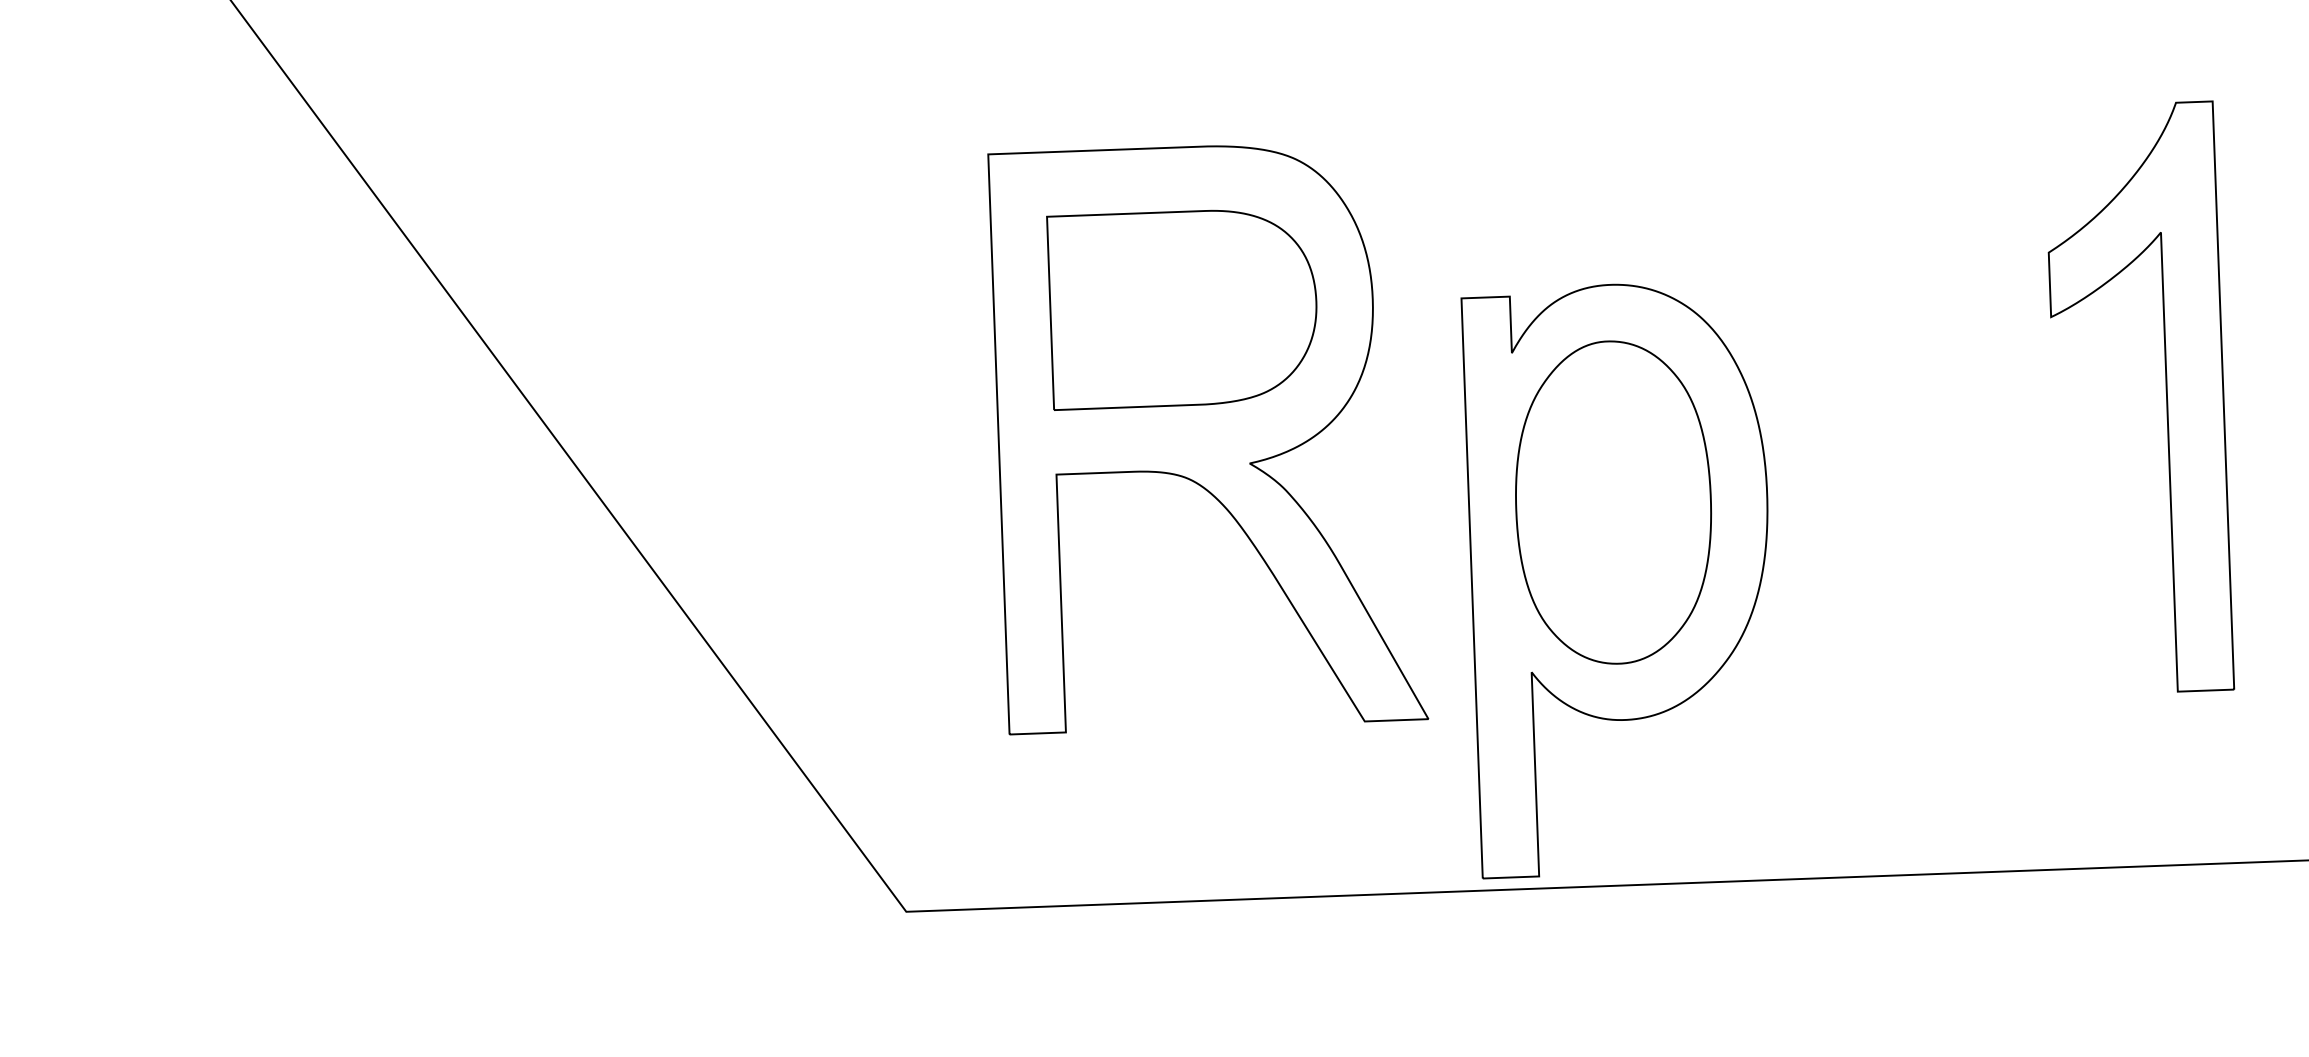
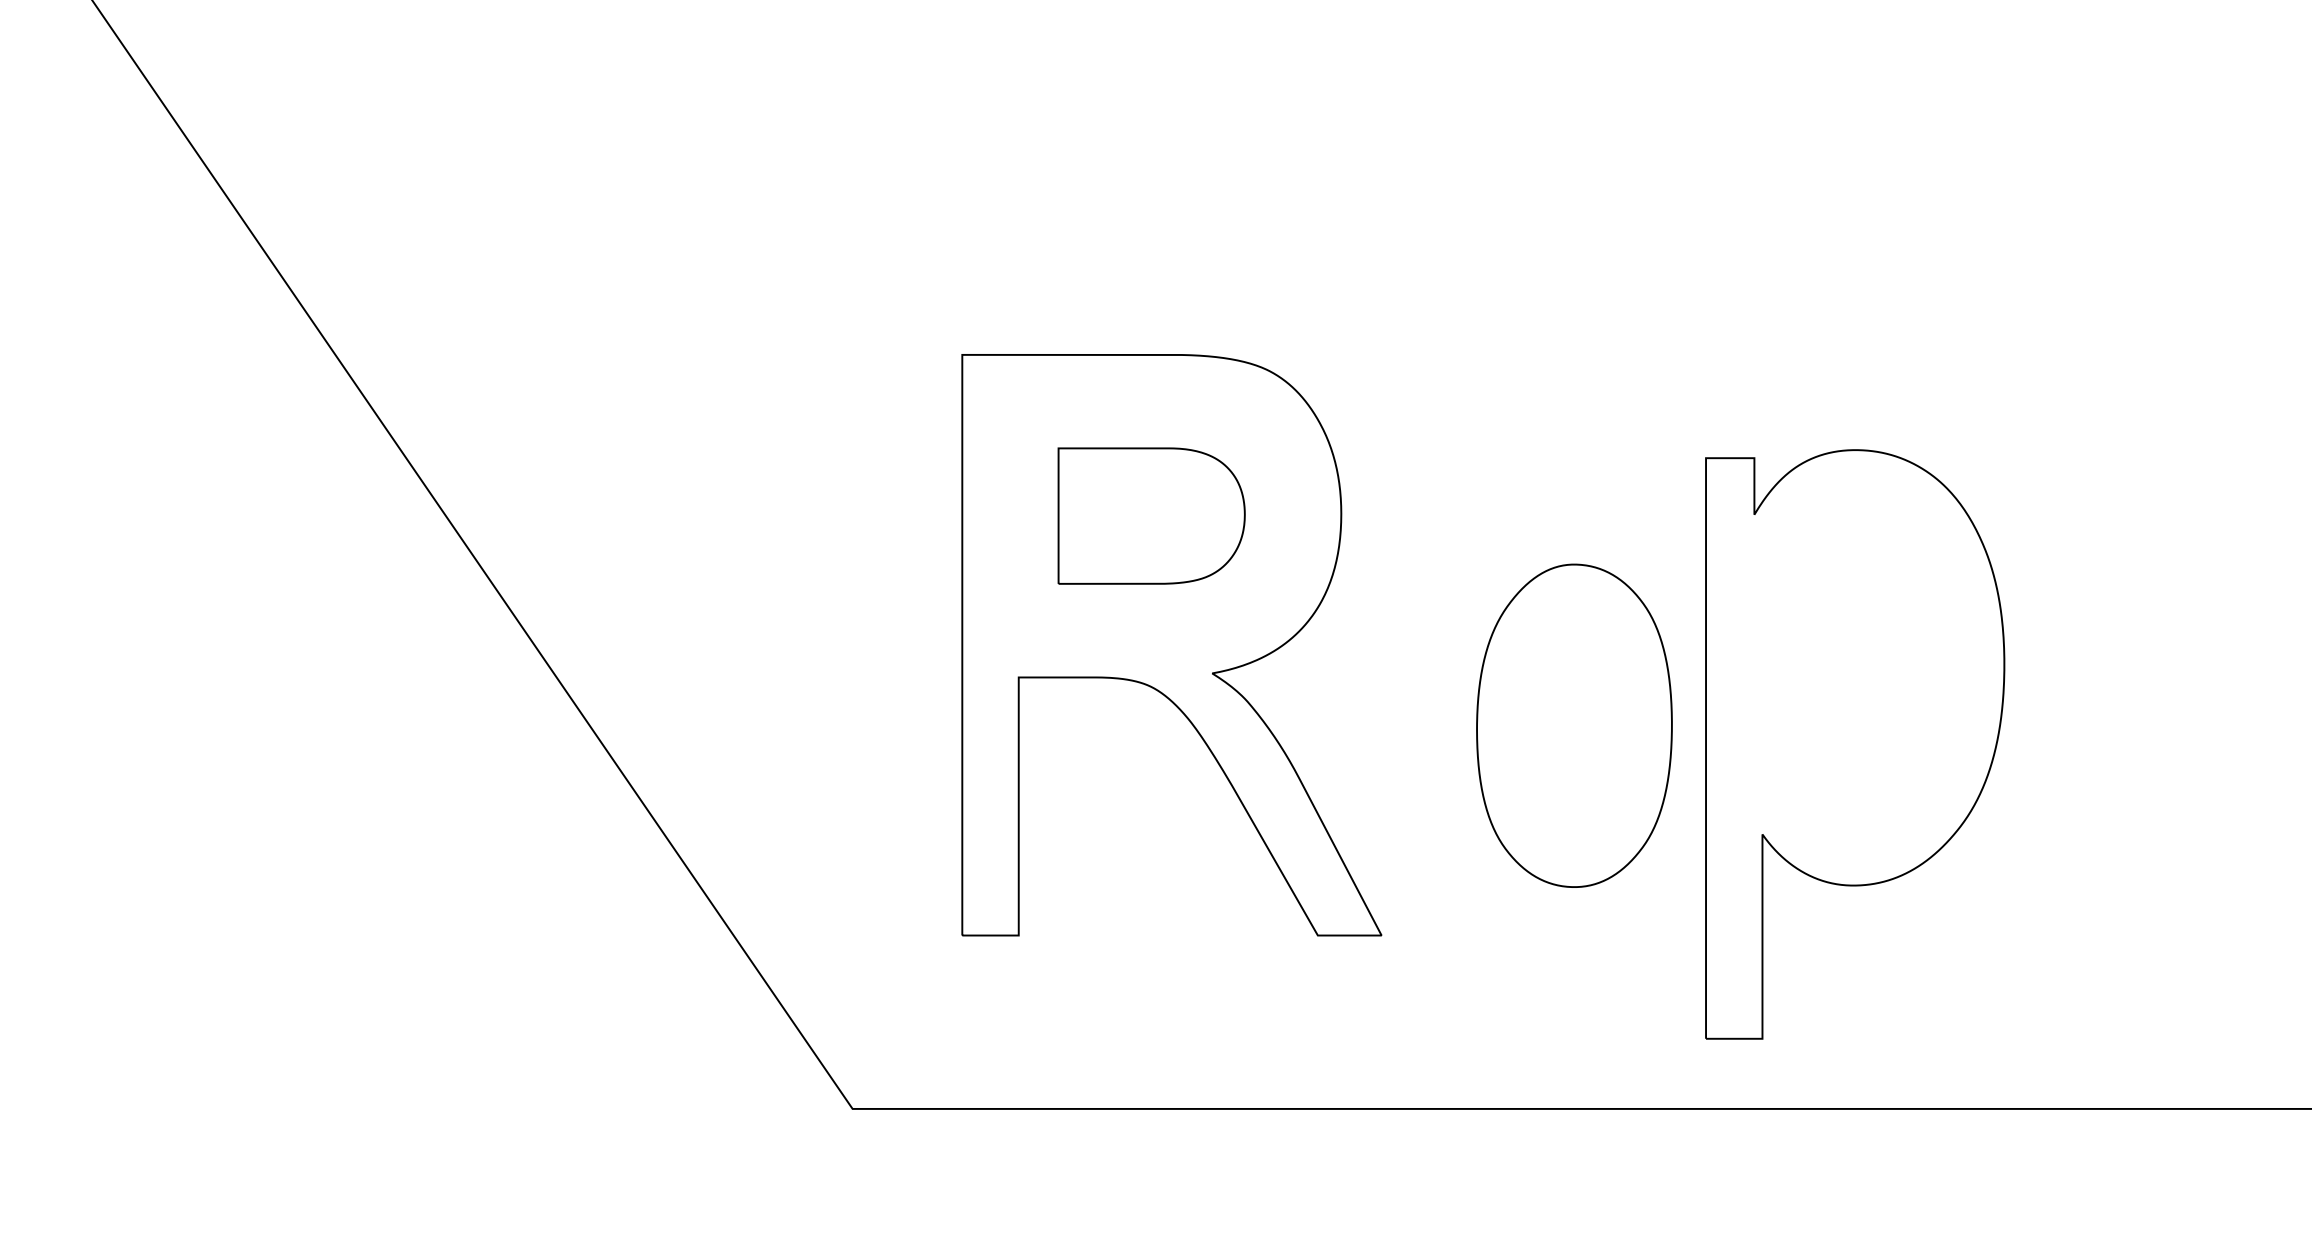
part: (1183, 307) -> (1151, 515), size x0.7
part: (2165, 396) -> (2130, 640), removed
part: (1621, 578) -> (1855, 744), moved

